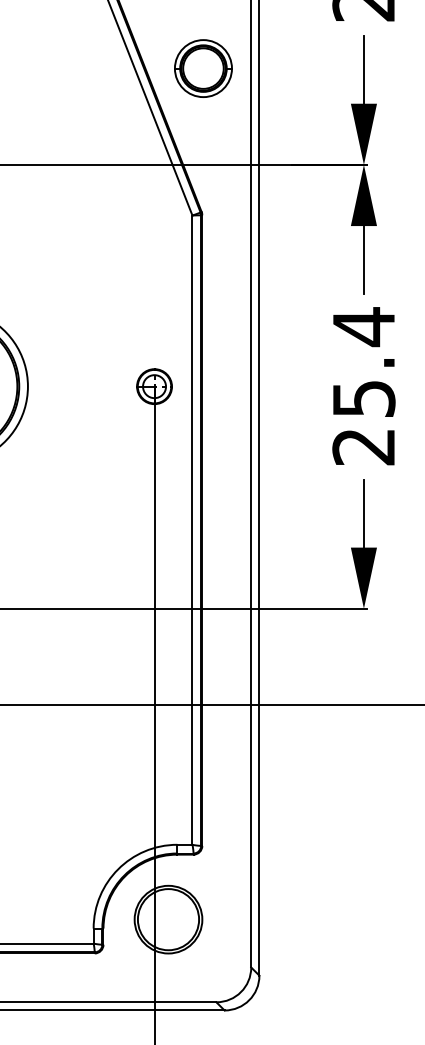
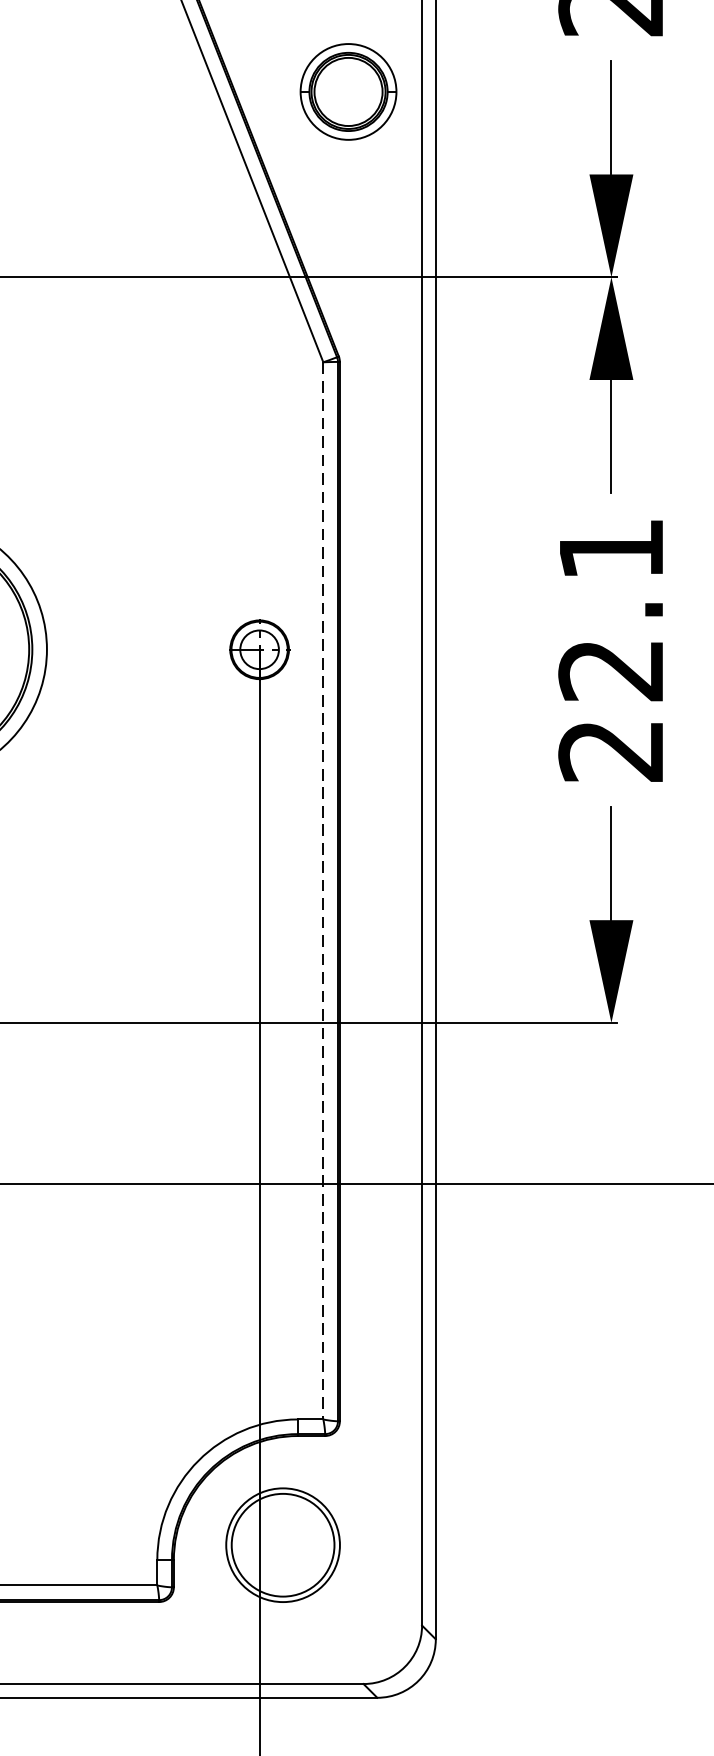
part: (203, 68) -> (348, 91), moved
text: (363, 362) -> (610, 609), 25.4 -> 22.1
line: (192, 530) -> (323, 891), solid -> dashed

